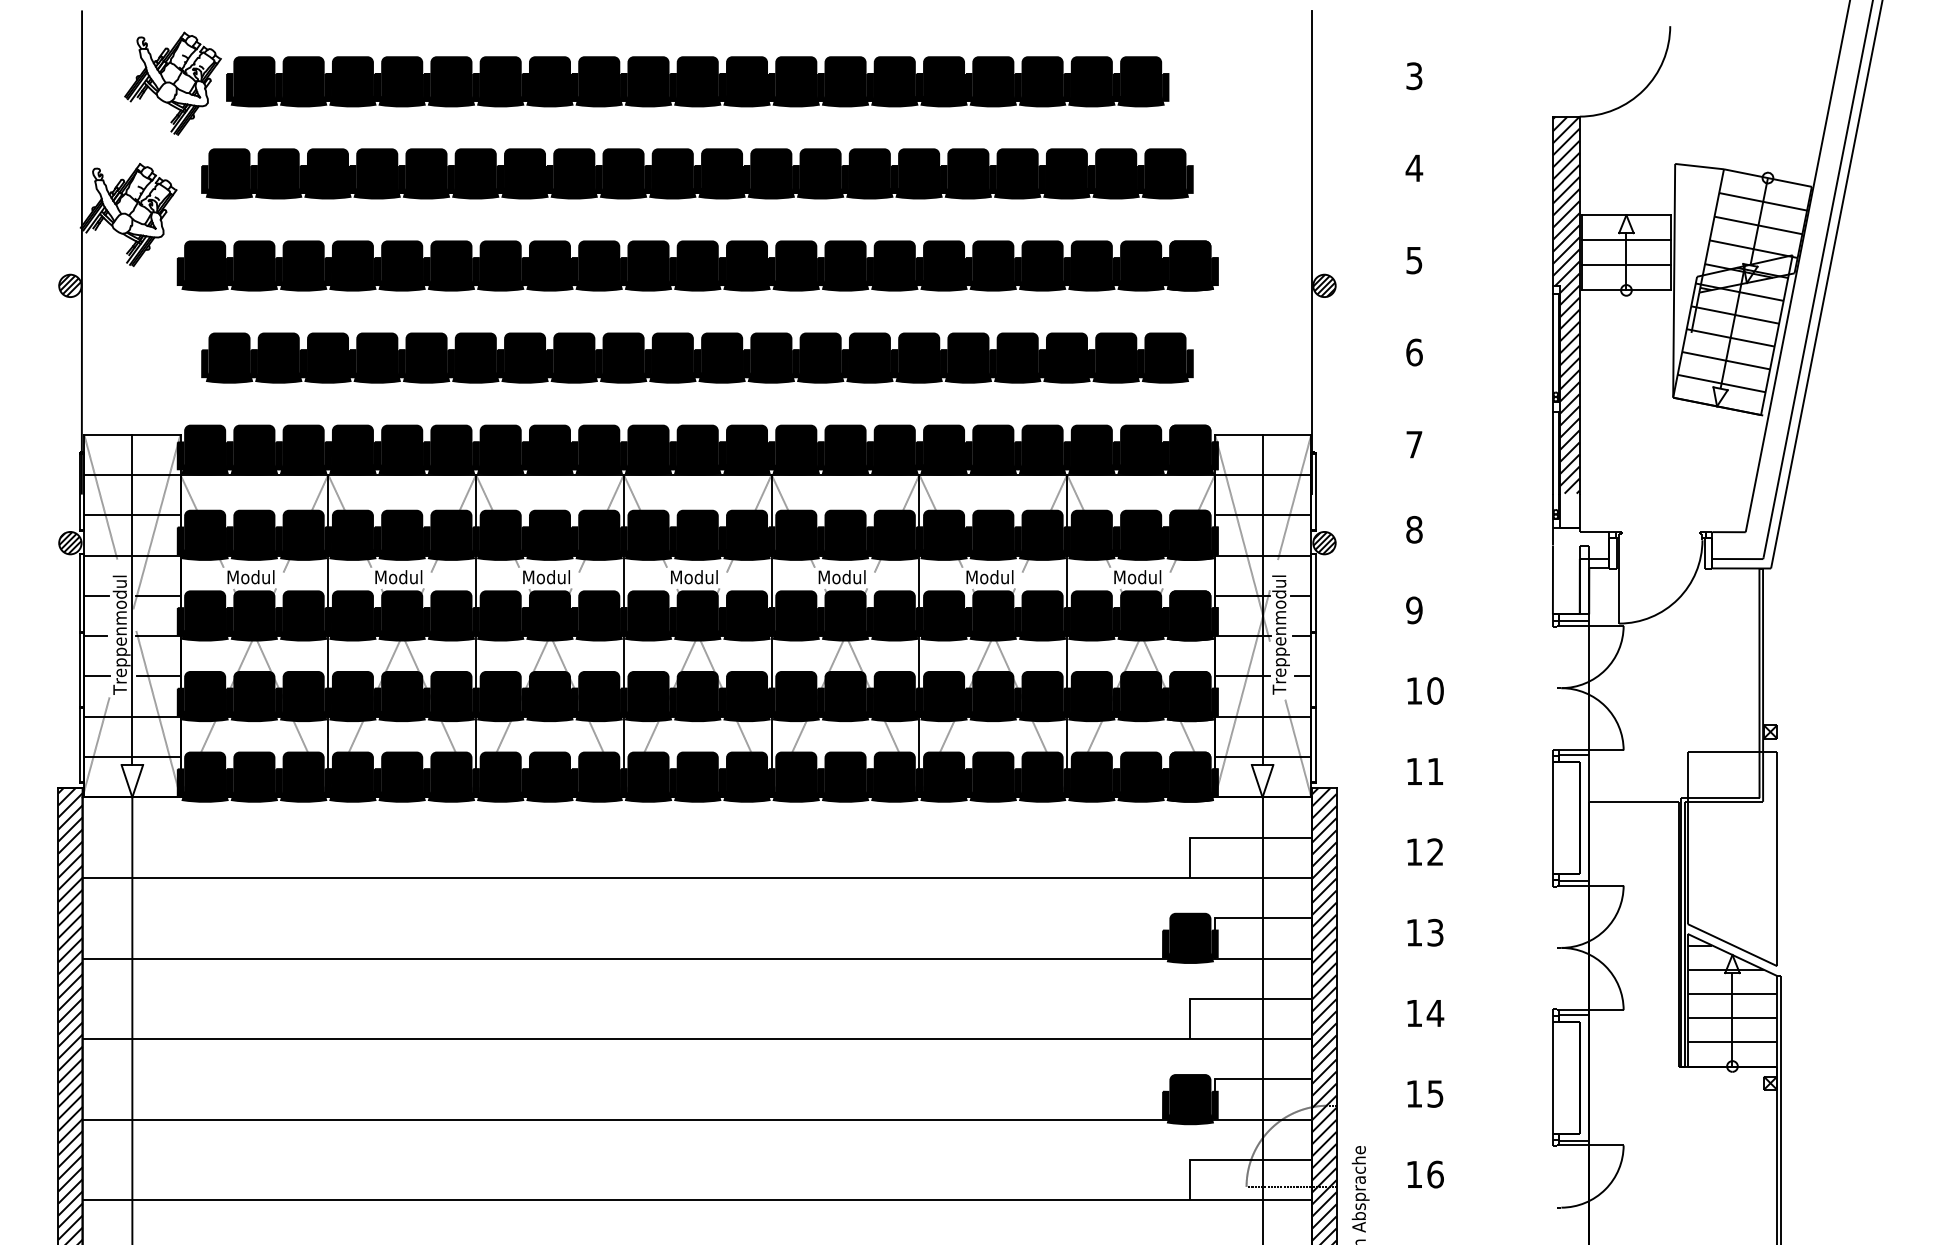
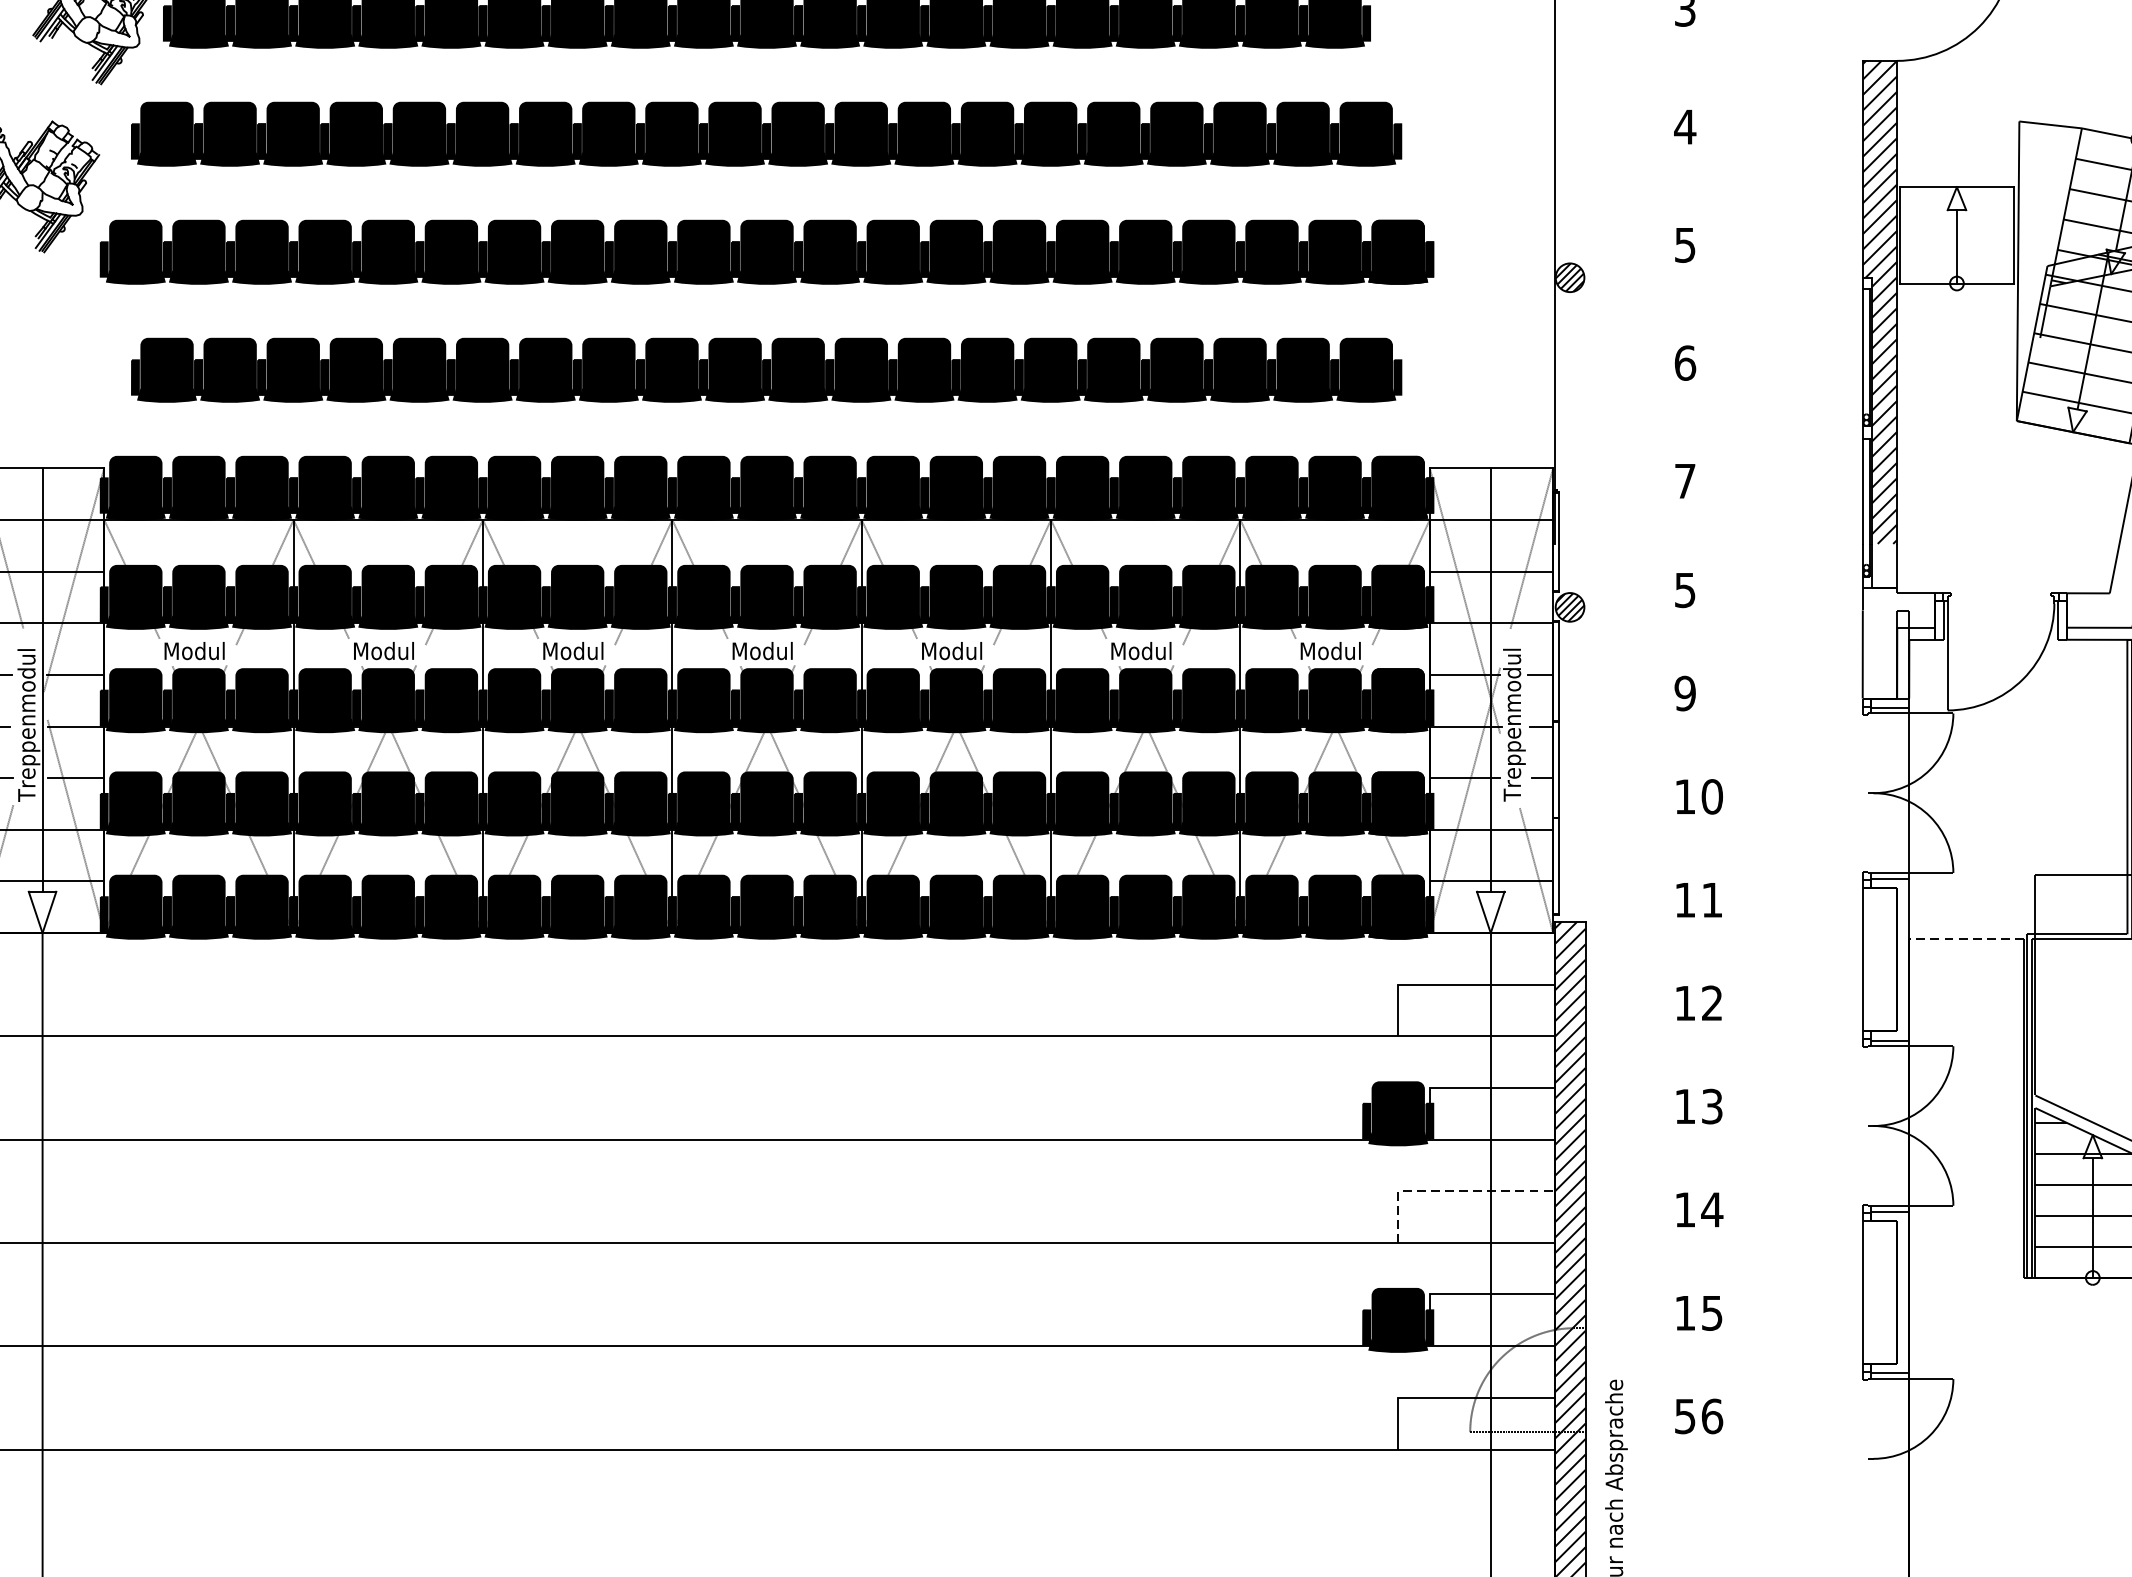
line: (1626, 240) -> (1957, 219), removed
line: (1626, 265) -> (1957, 251), removed
text: (1414, 529) -> (1685, 589), 8 -> 5
line: (1633, 801) -> (1965, 938), solid -> dashed
line: (1230, 998) -> (1449, 1190), solid -> dashed
text: (1414, 1174) -> (1685, 1416), 16 -> 56

